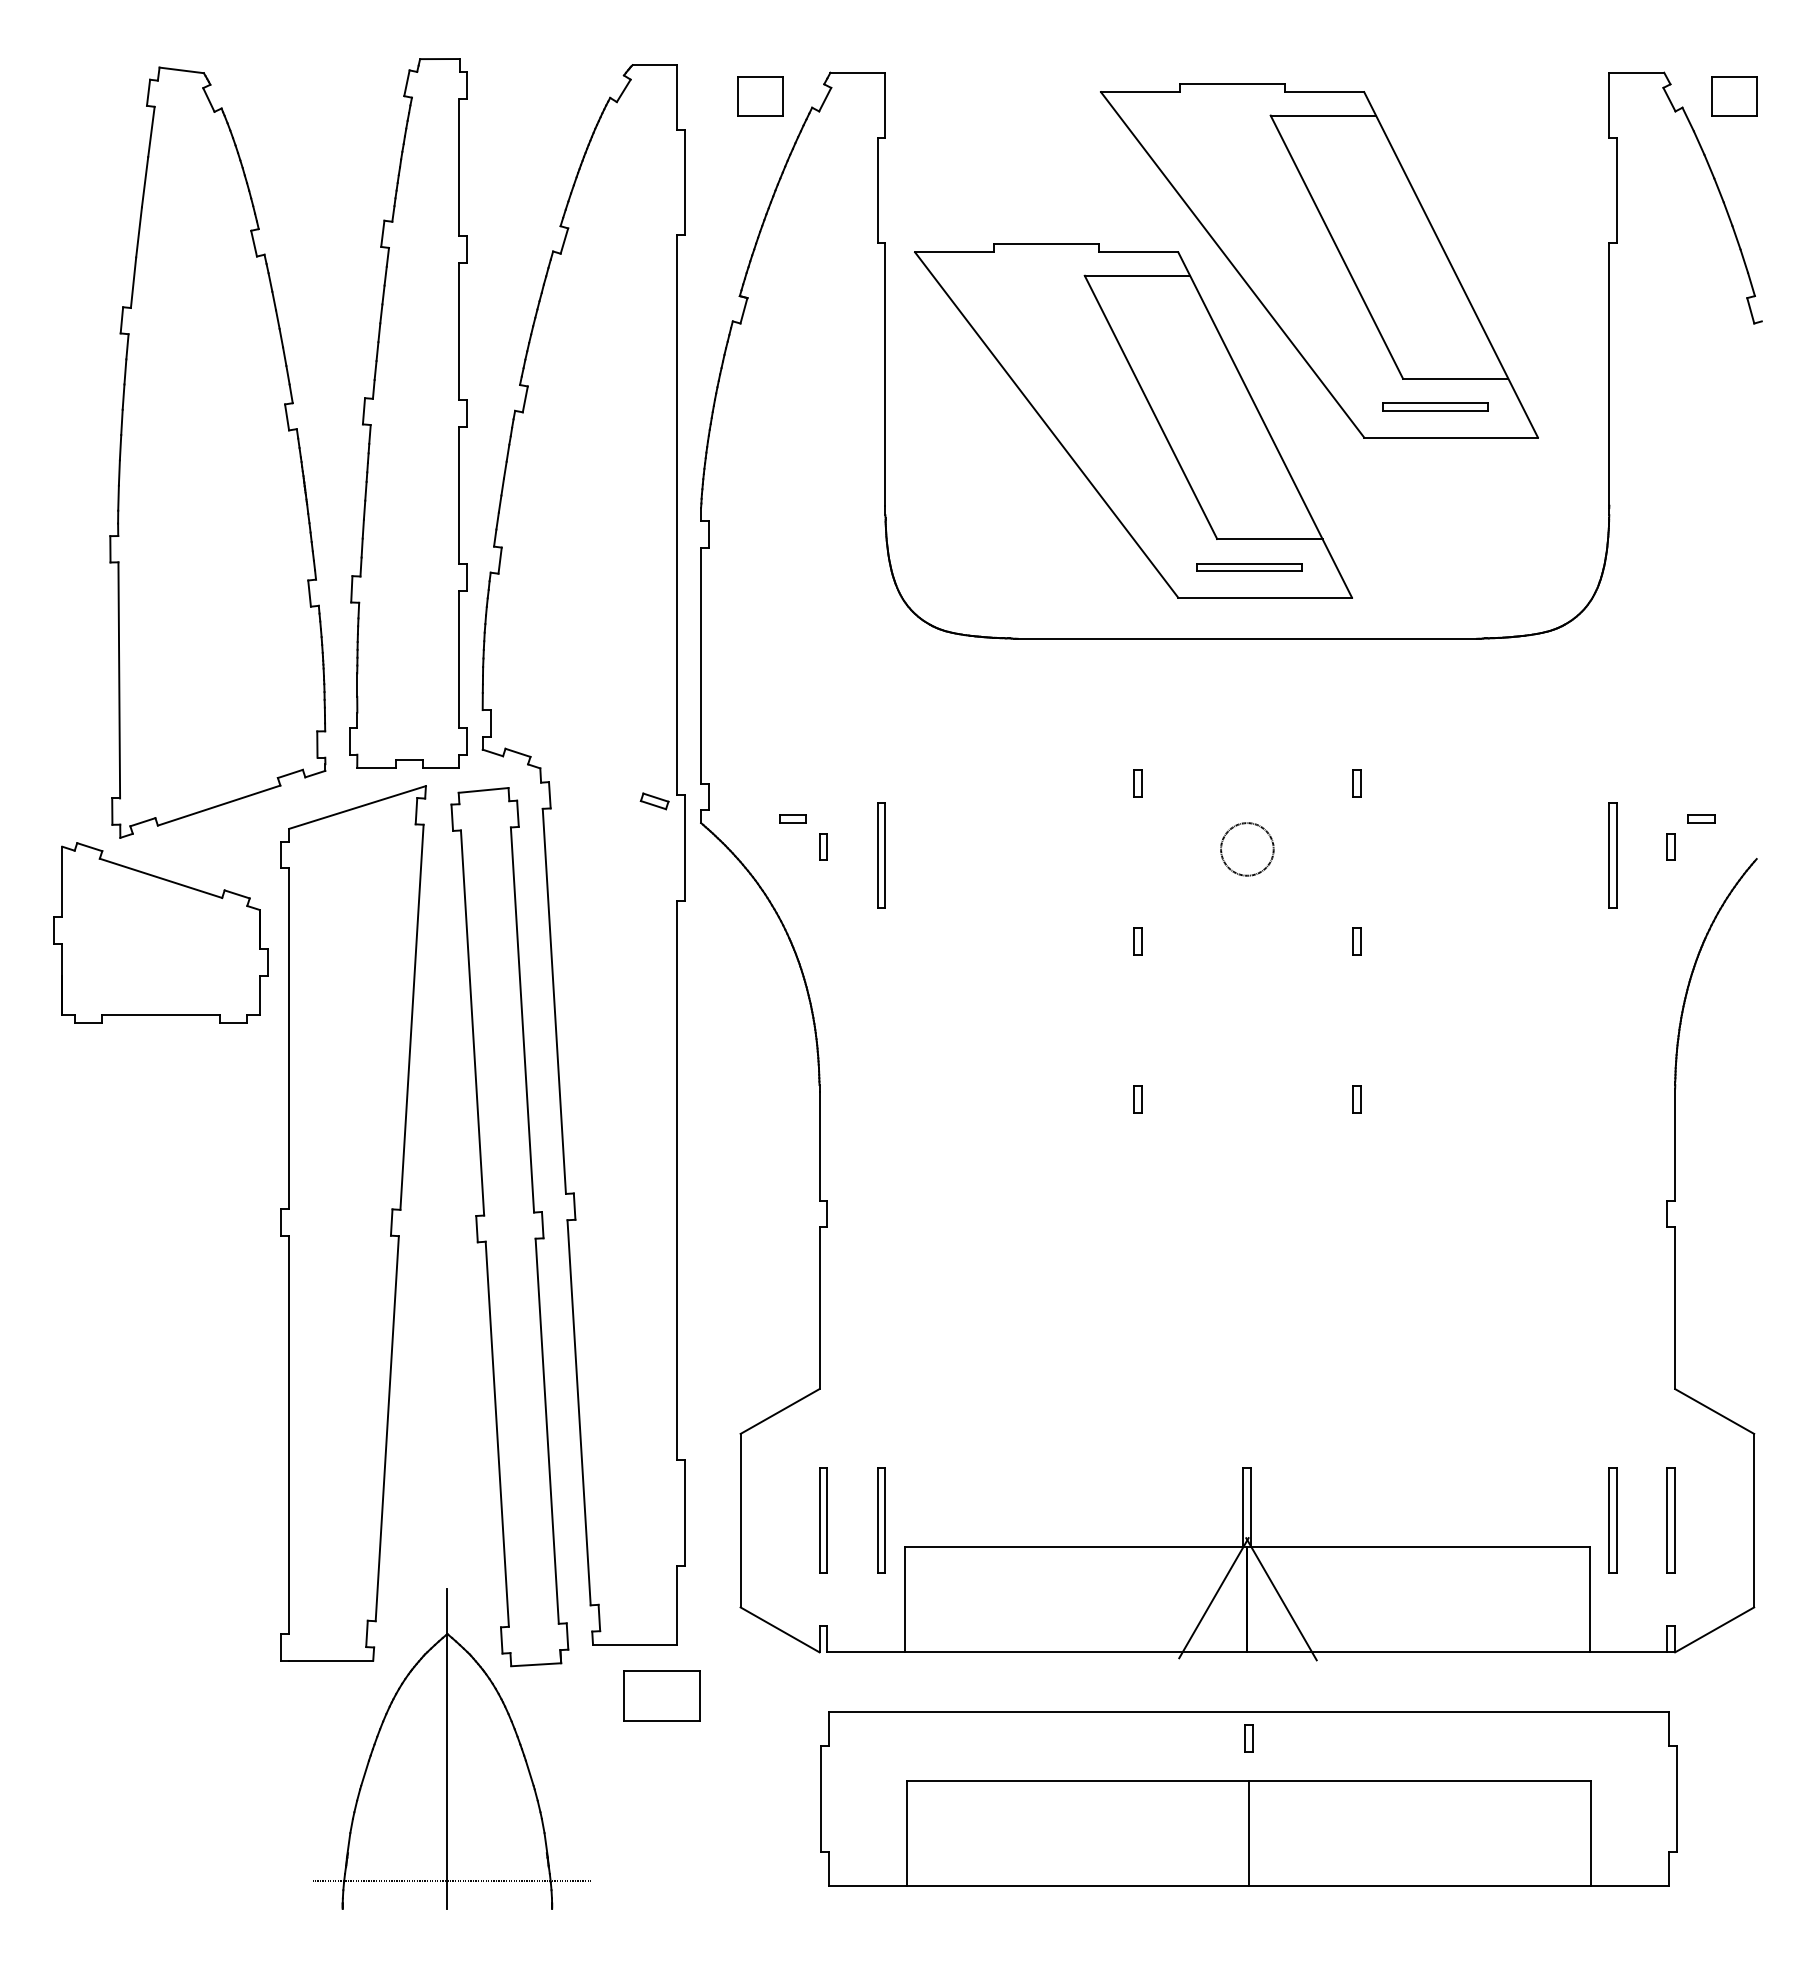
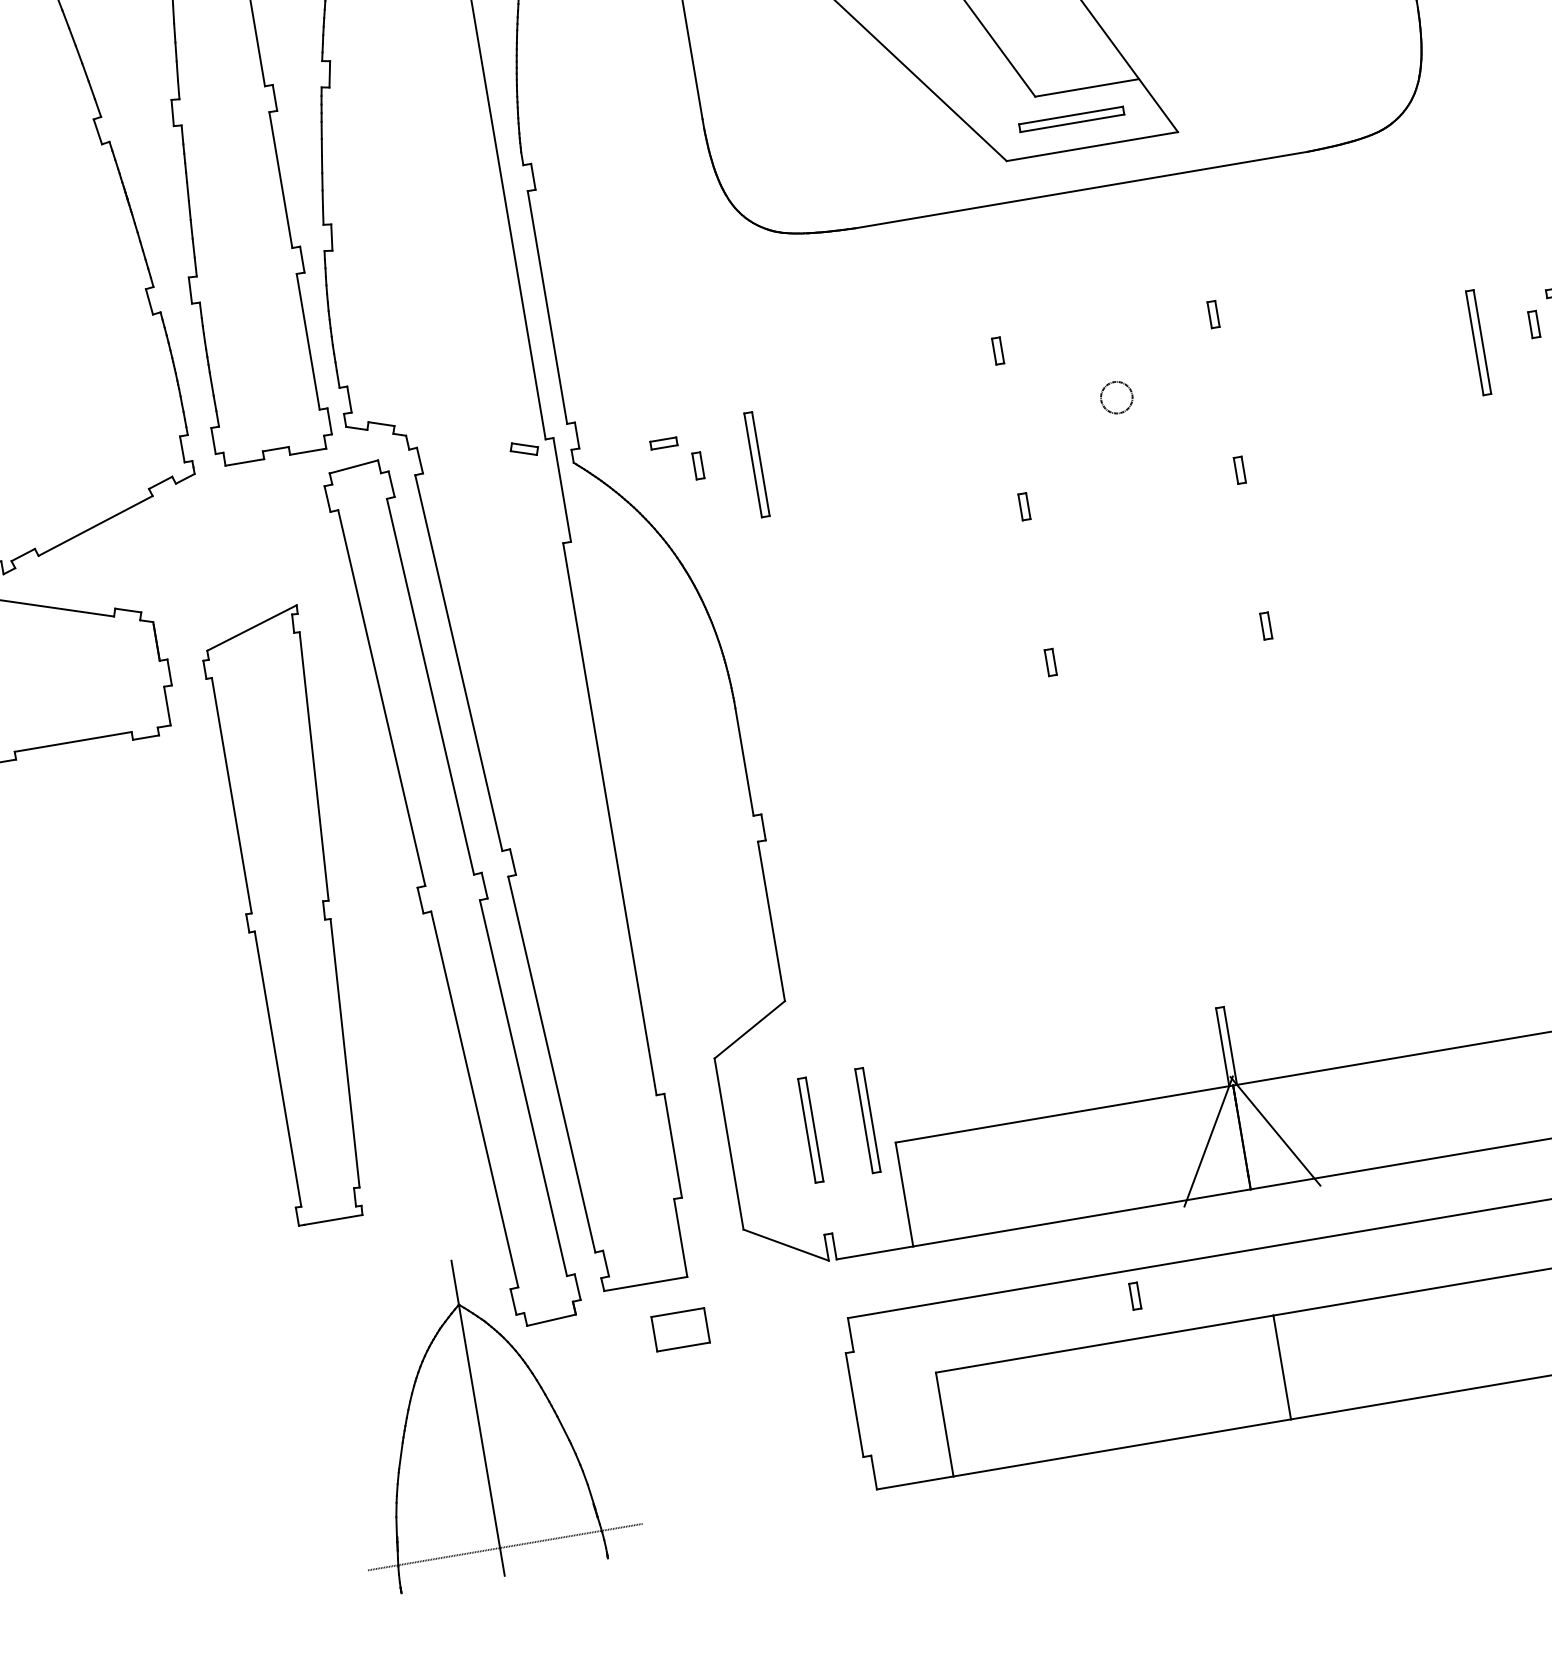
circle: (1247, 849) -> (1116, 397), size x0.6
part: (353, 1223) -> (297, 915), size x0.7
part: (661, 1695) -> (680, 1329), size x0.7
part: (1248, 1738) -> (1135, 1296), moved

